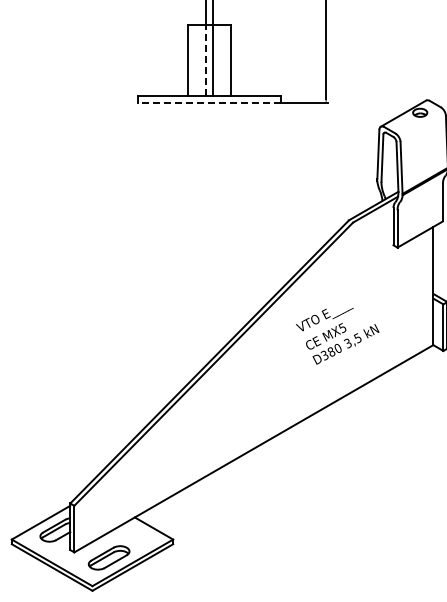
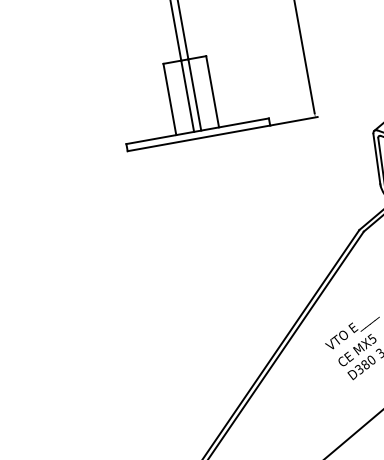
line: (205, 60) -> (187, 96), dashed -> solid
line: (209, 103) -> (198, 138), dashed -> solid

